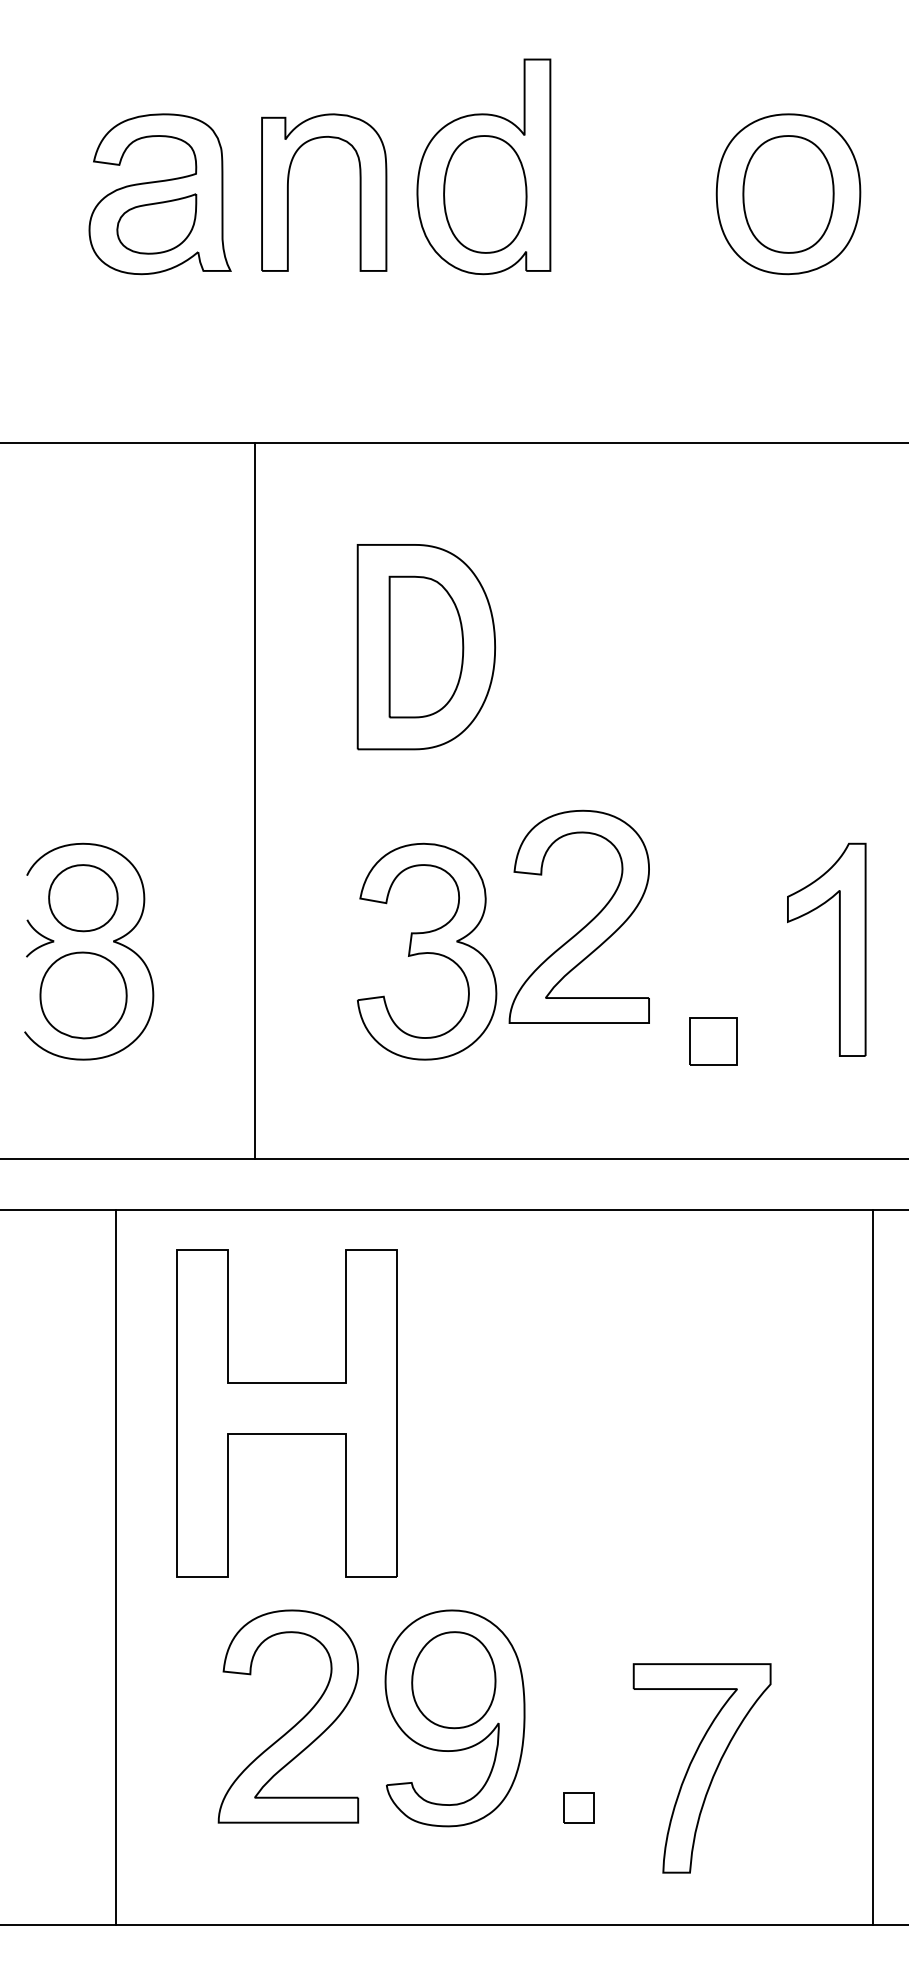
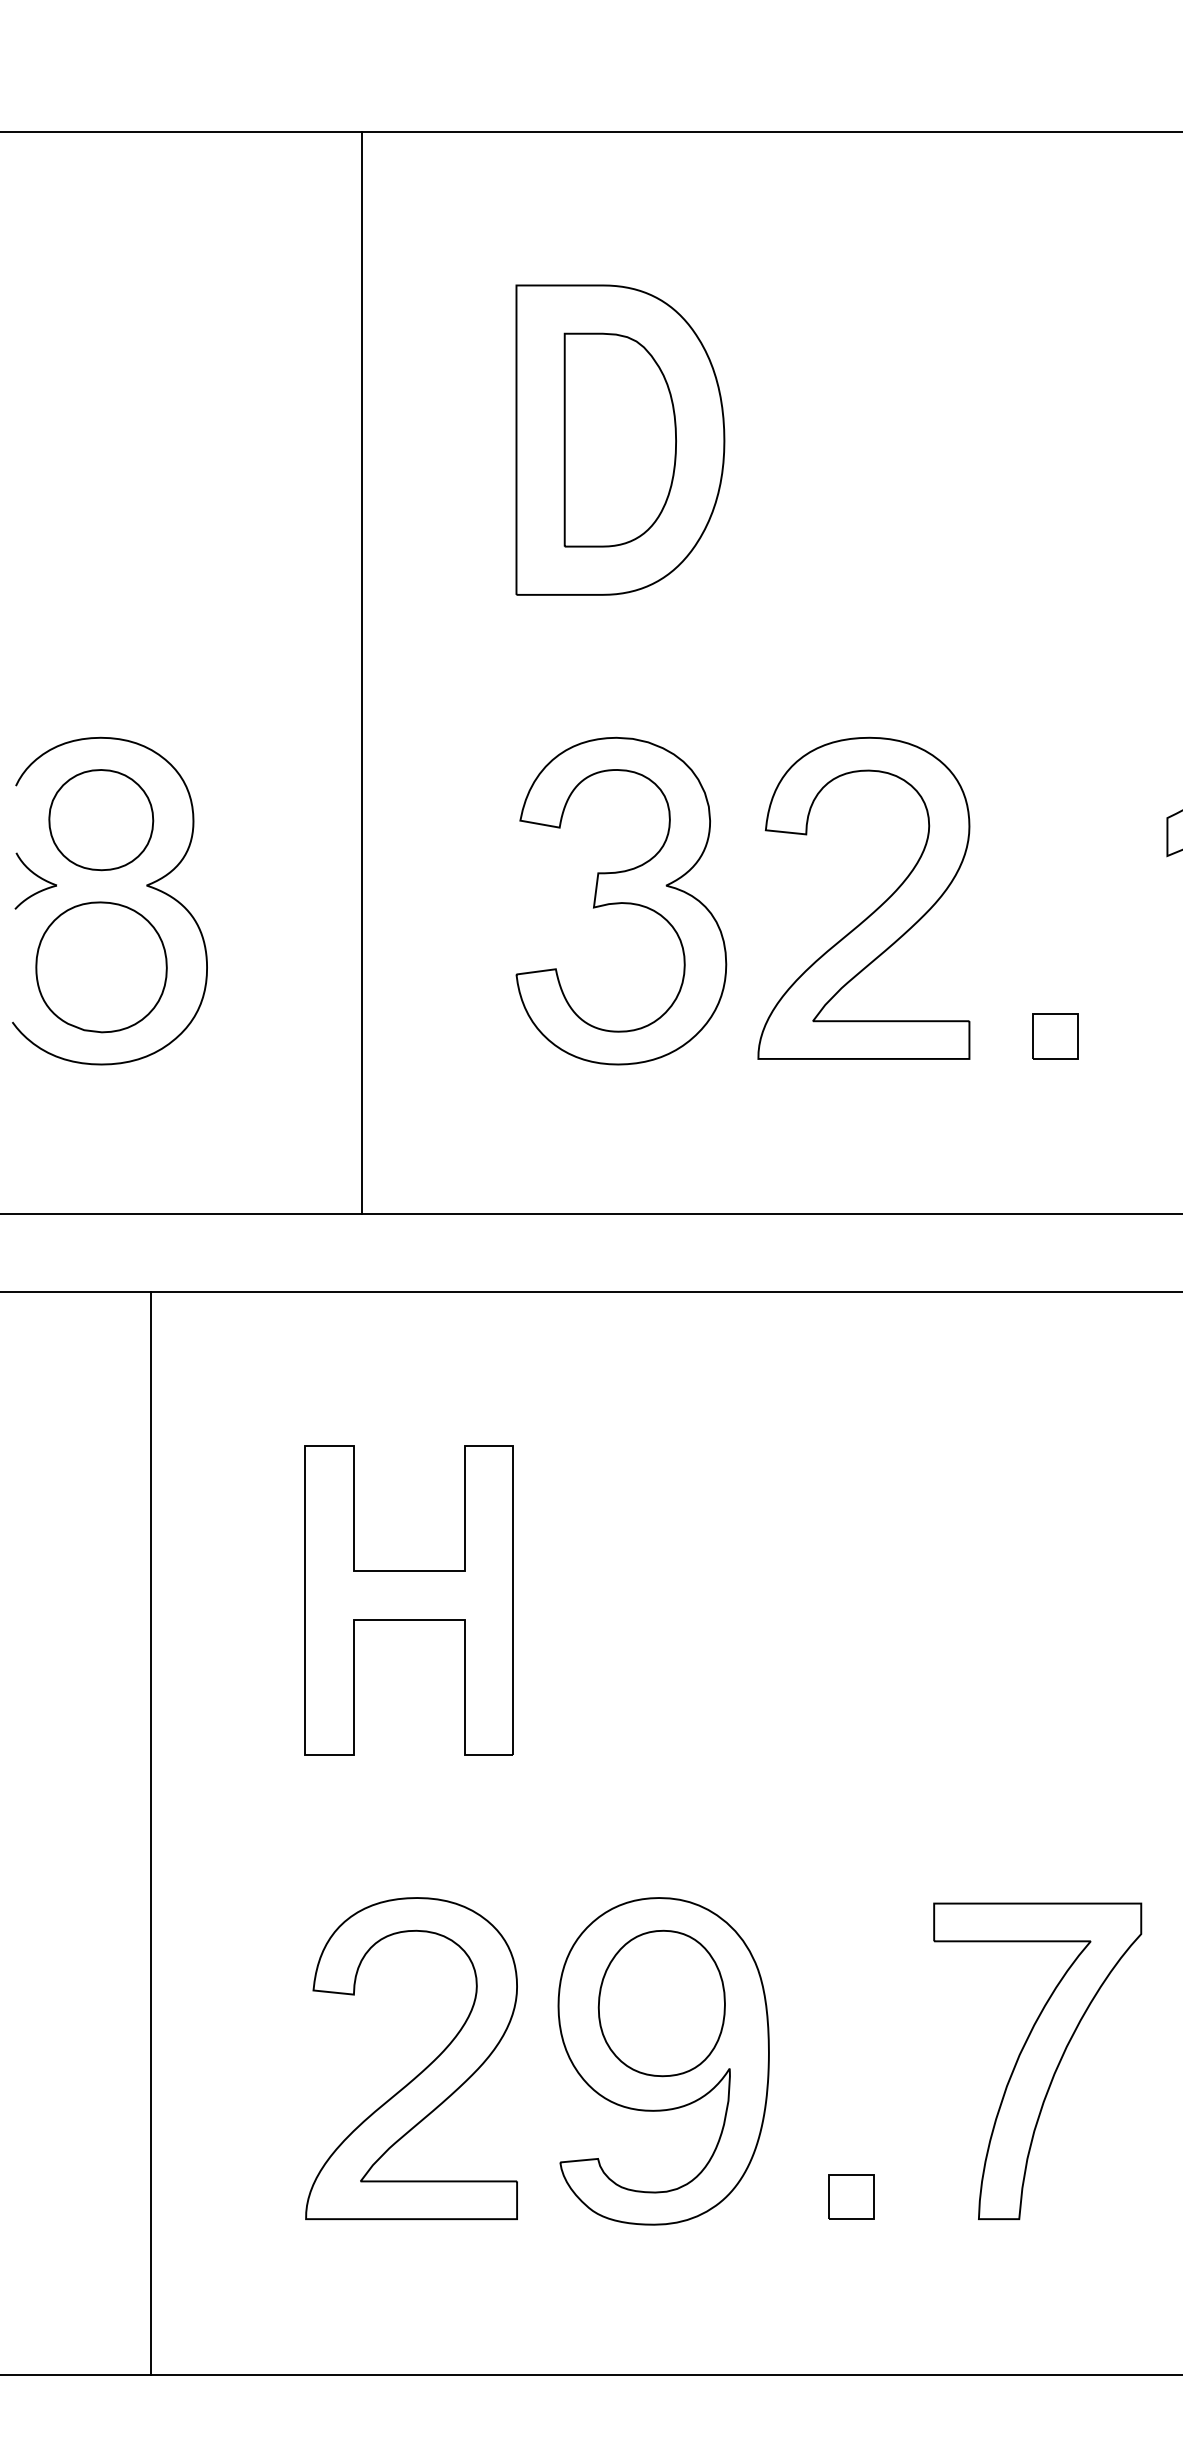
part: (586, 924) -> (874, 909), moved
part: (713, 1041) -> (1054, 1036), size x0.62
part: (286, 1413) -> (408, 1599), size x0.62
part: (701, 1768) -> (1036, 2061), moved

